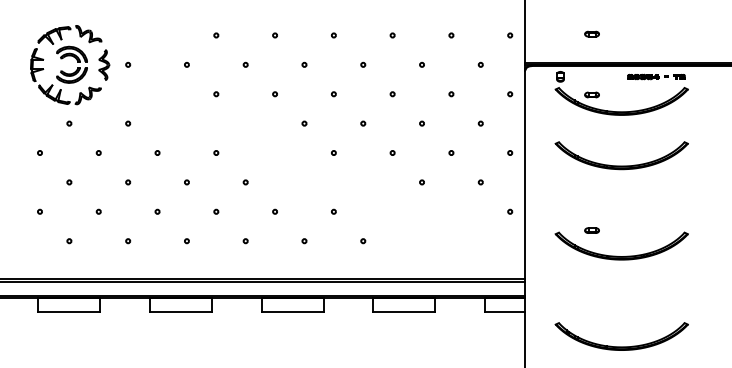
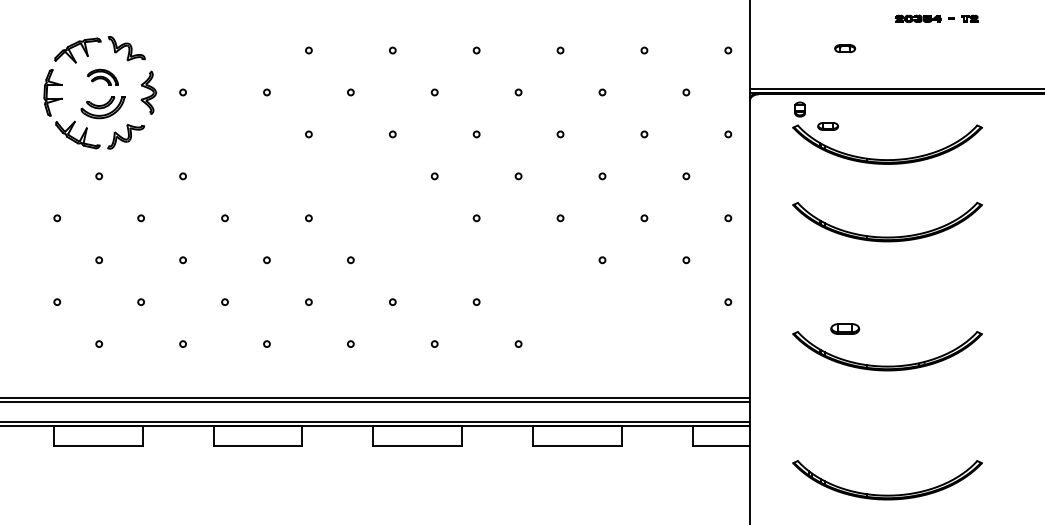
part: (71, 53) -> (102, 76), size x0.7
part: (656, 76) -> (936, 18), moved
part: (592, 95) -> (828, 126), moved
part: (591, 230) -> (844, 328), size x1.4

